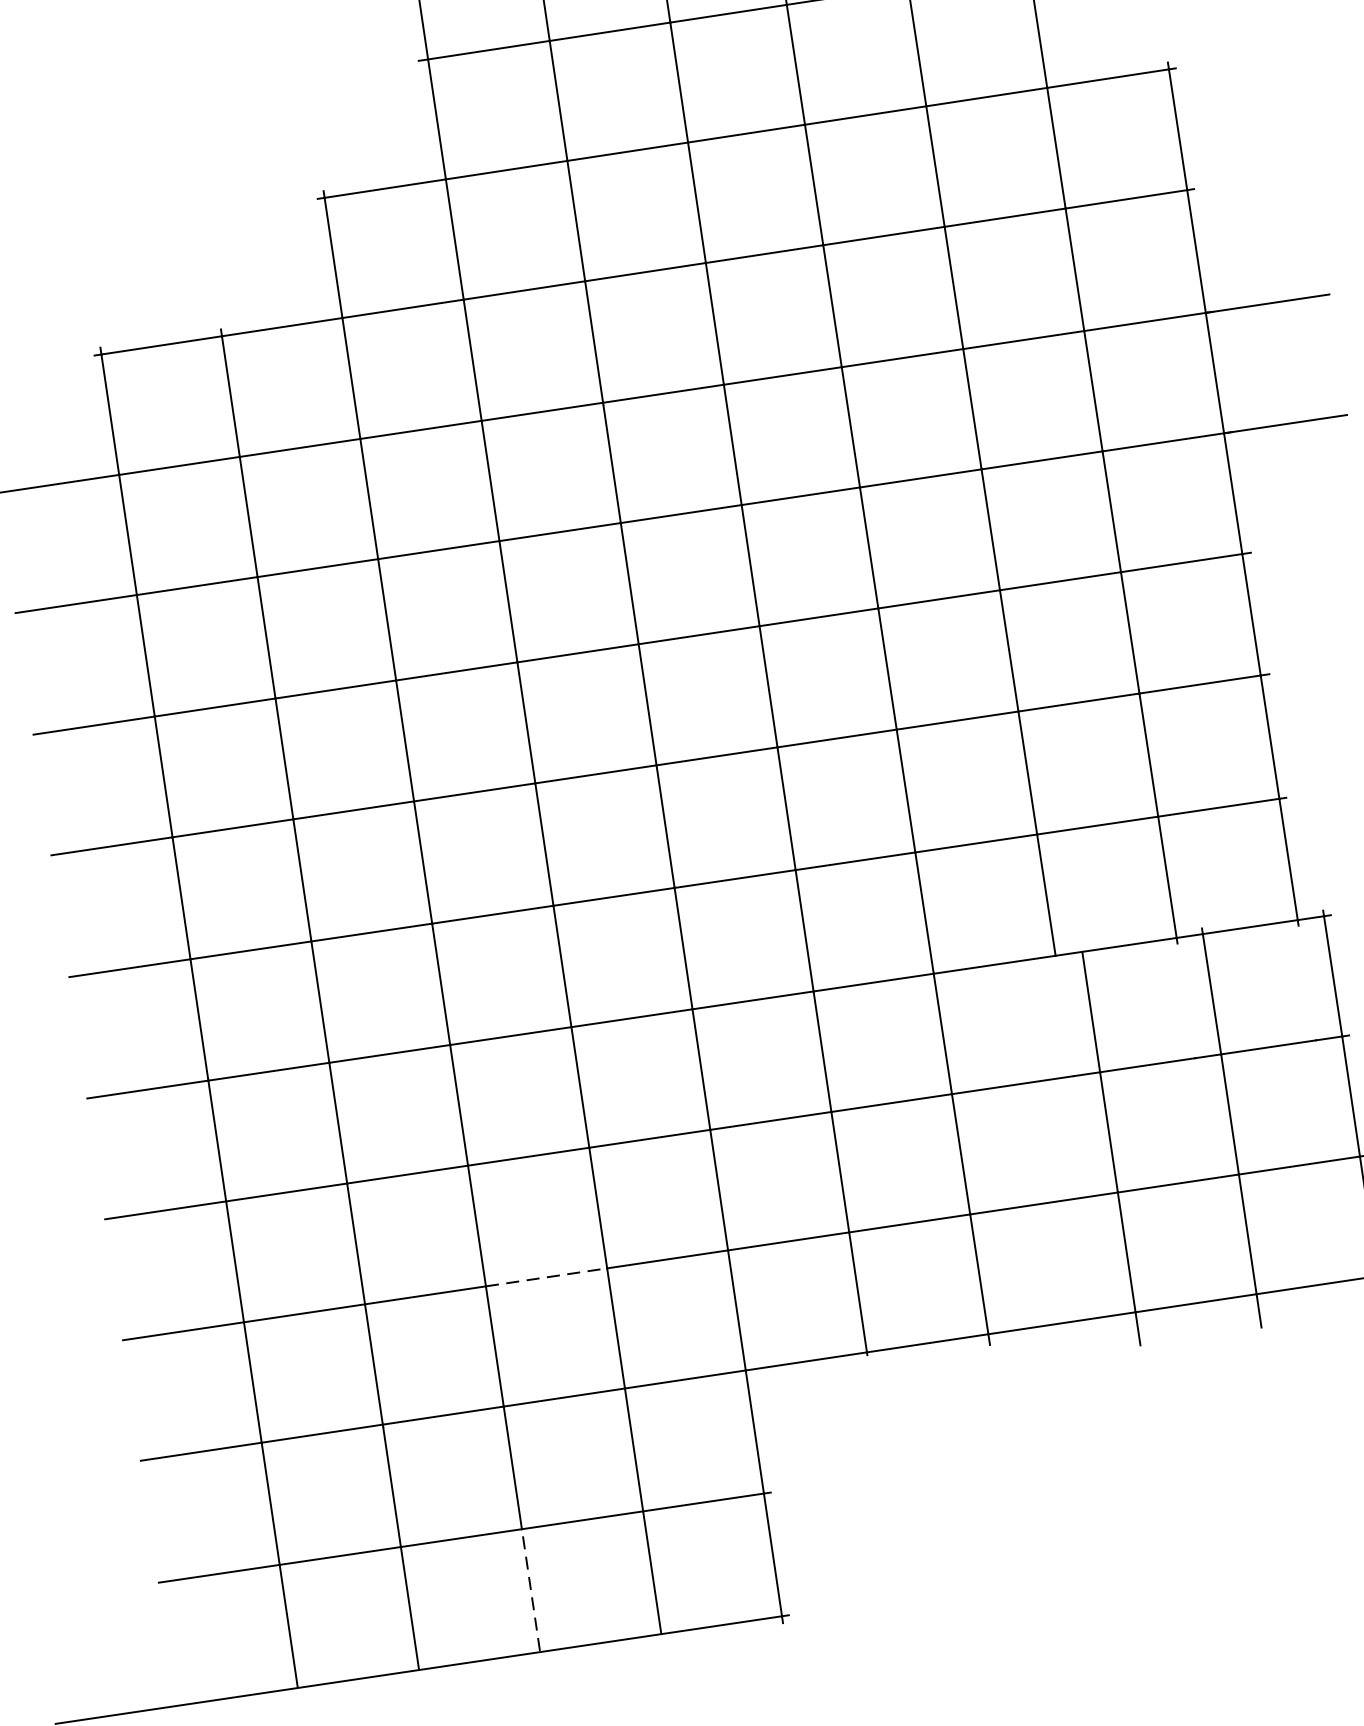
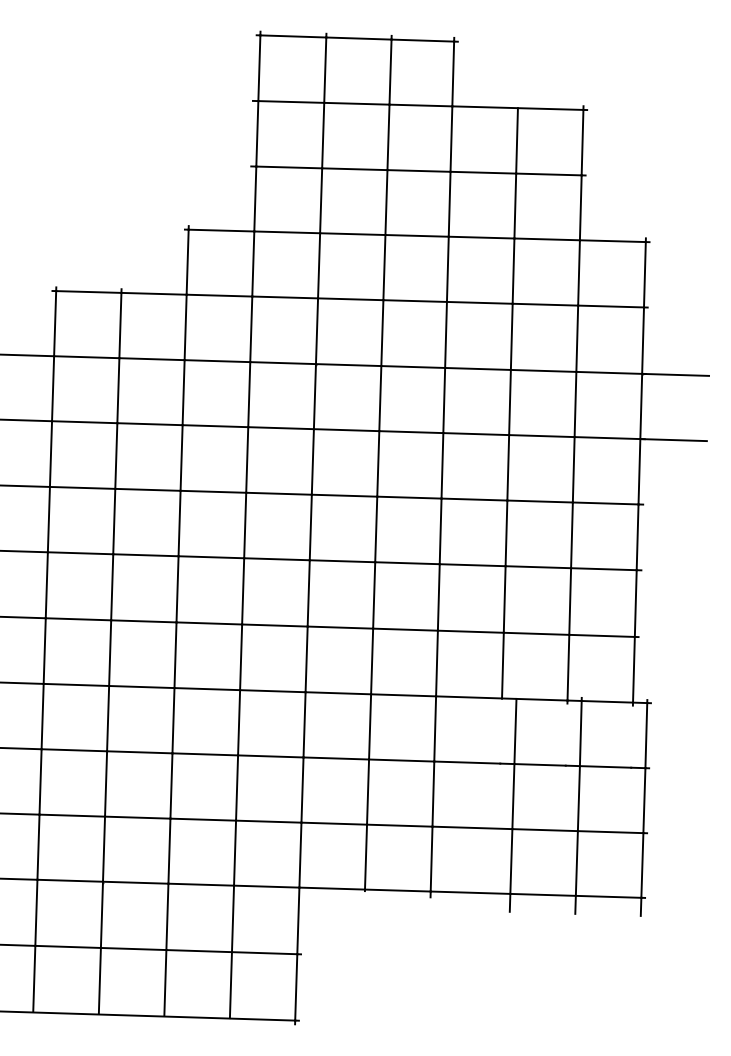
line: (546, 1276) -> (203, 819), dashed -> solid
line: (531, 1589) -> (165, 982), dashed -> solid

